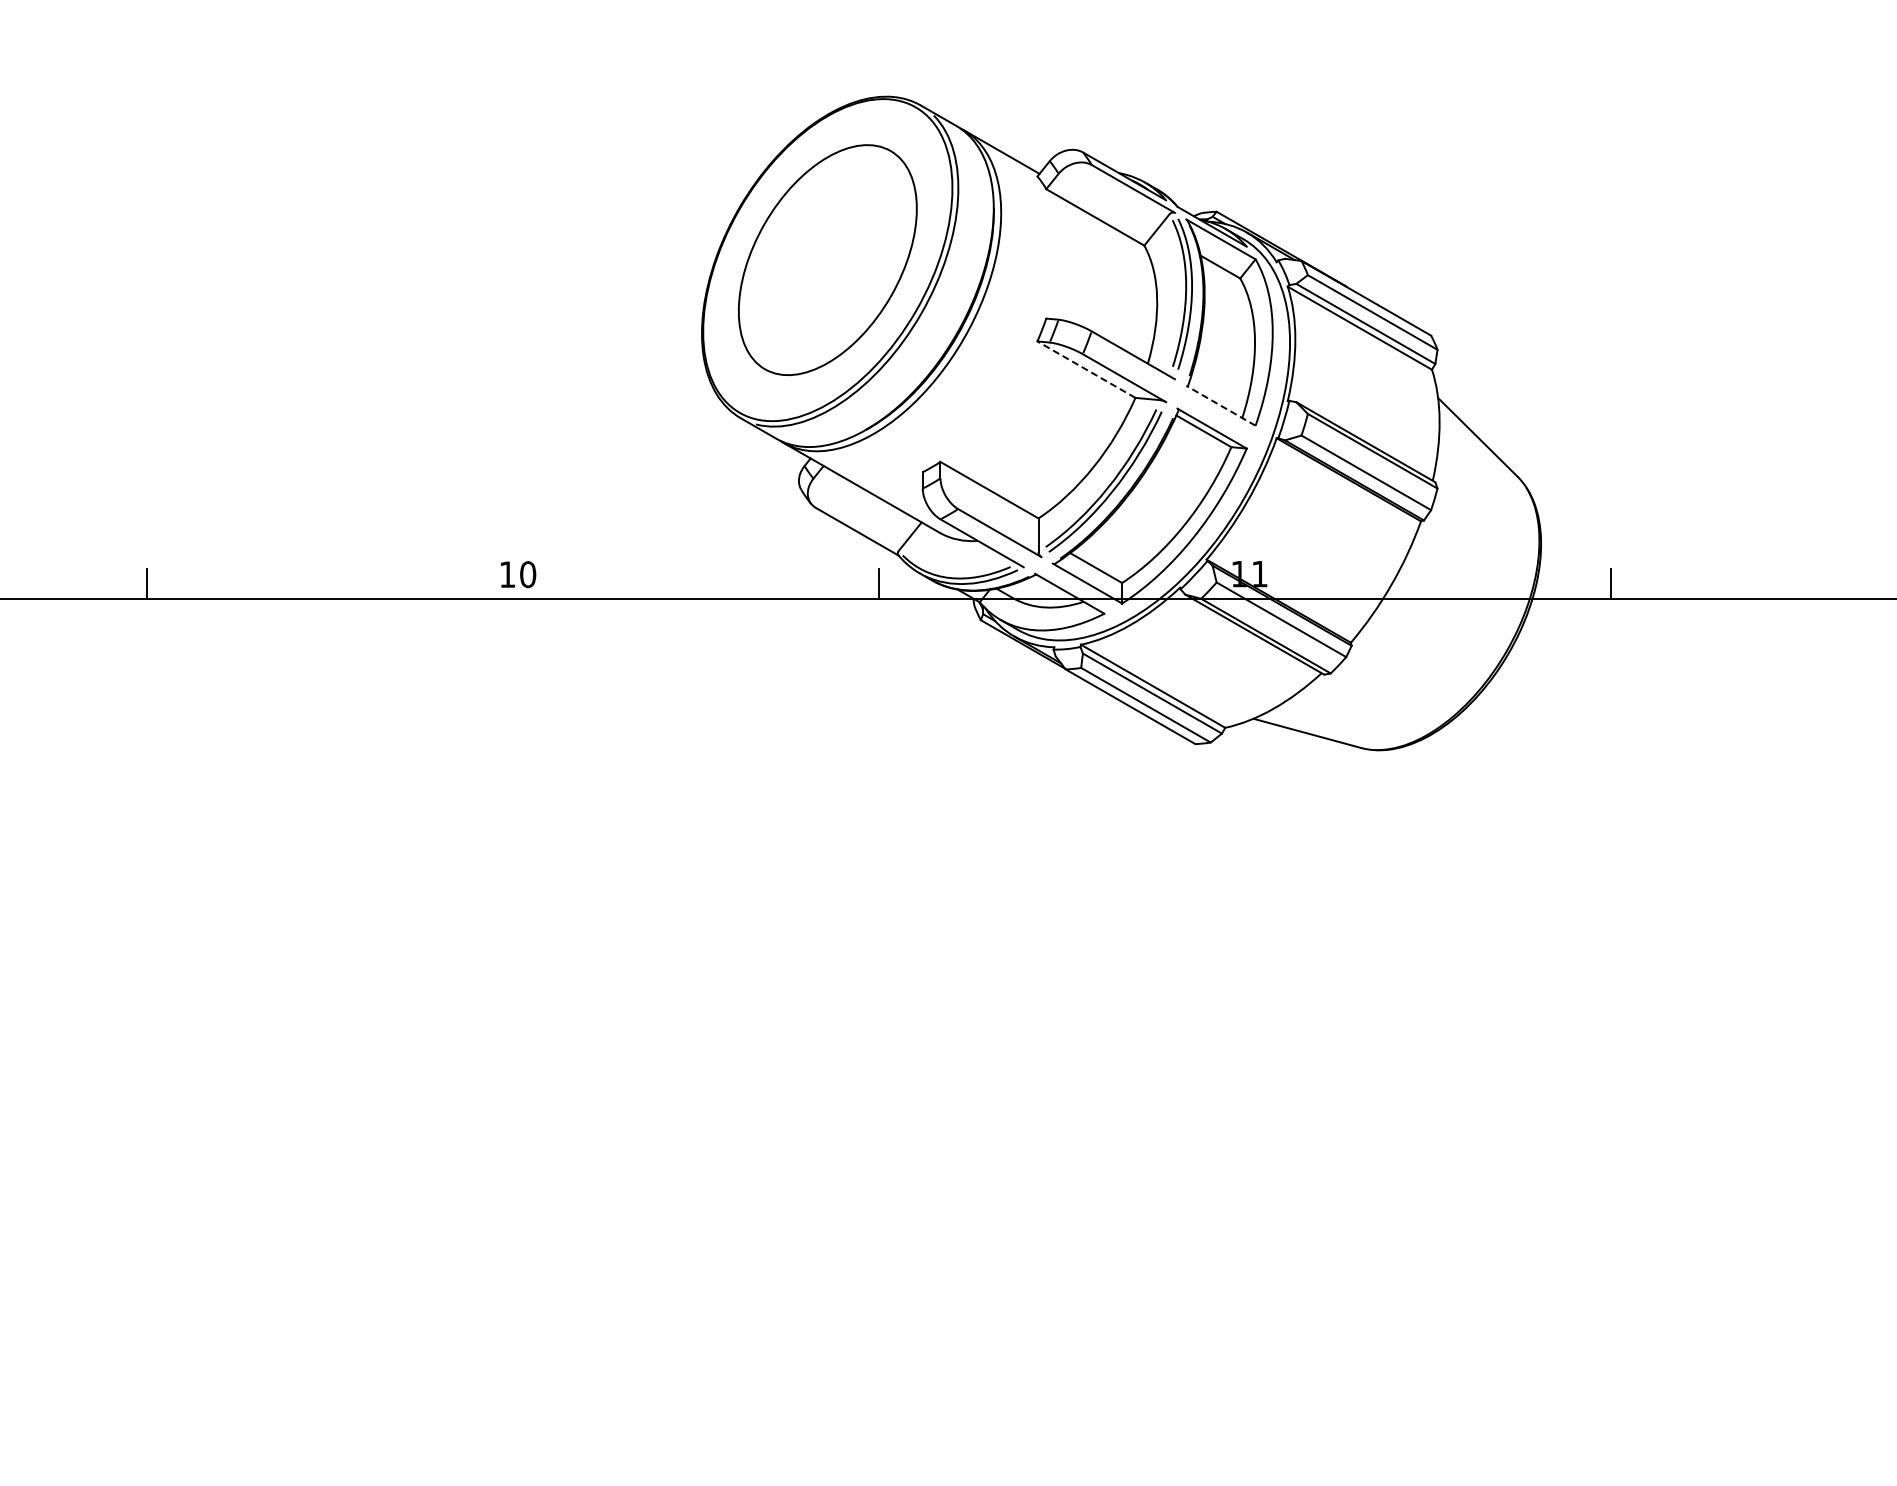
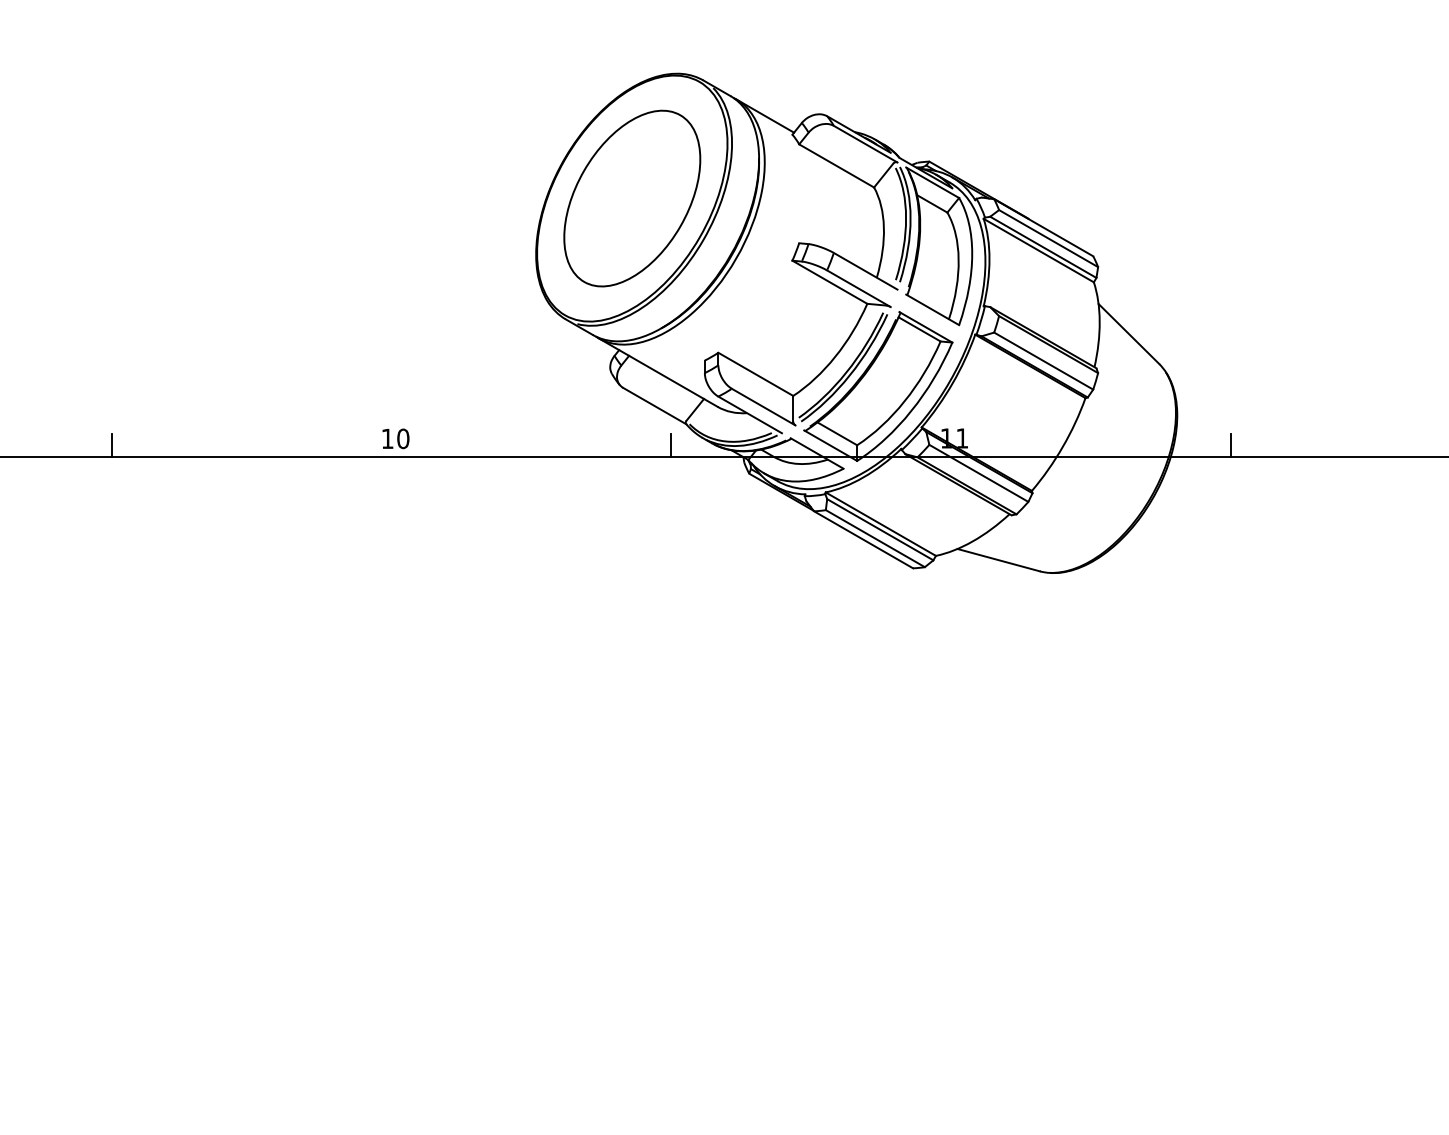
line: (1086, 369) -> (829, 282), dashed -> solid
line: (1220, 405) -> (932, 309), dashed -> solid

